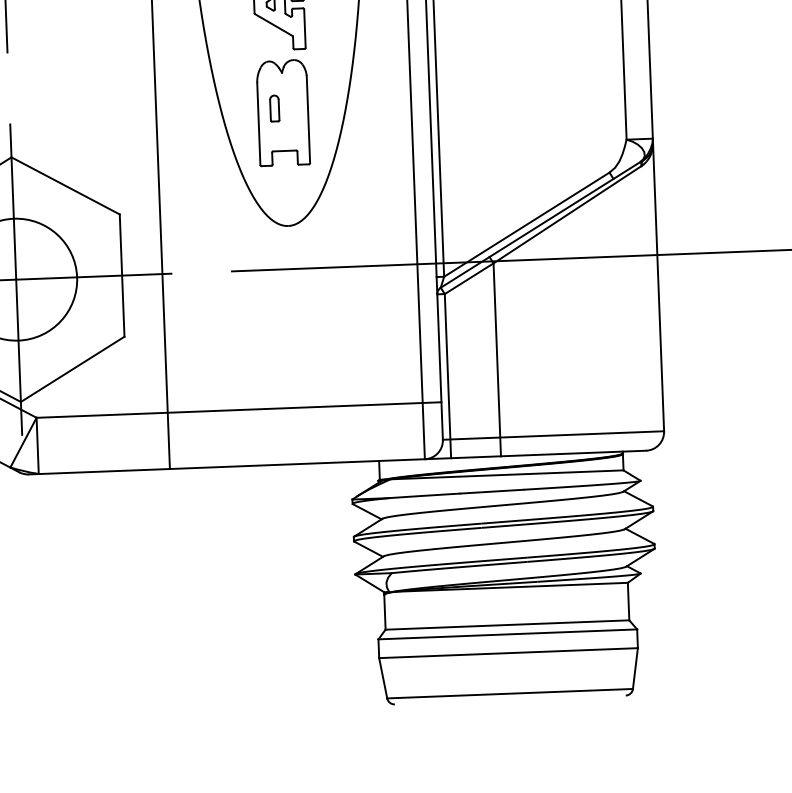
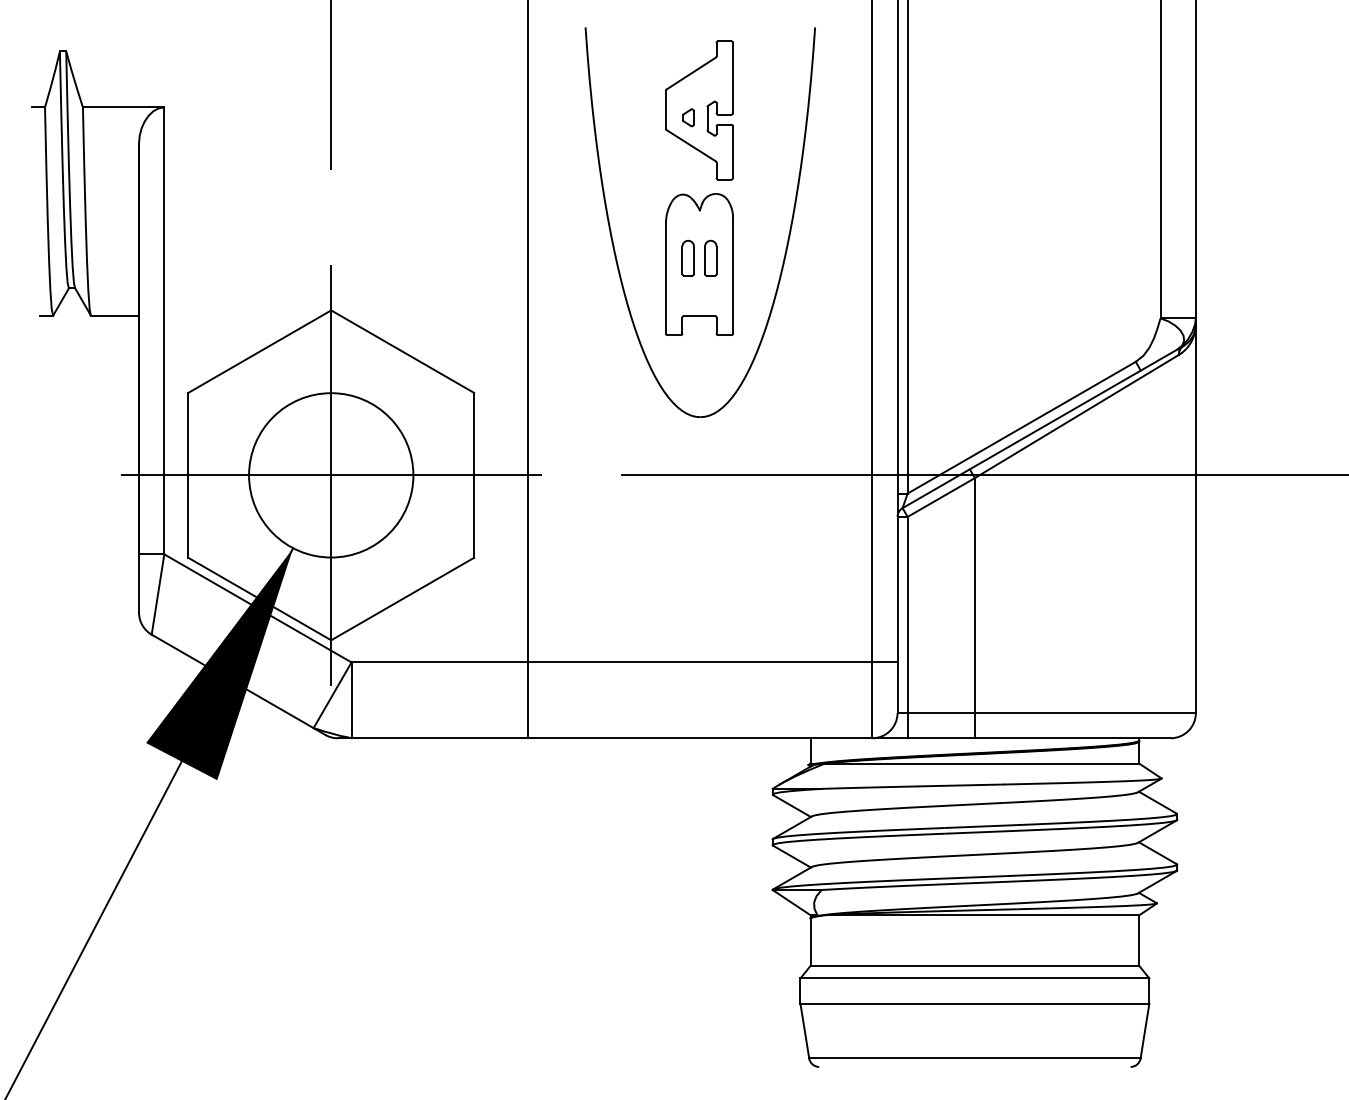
part: (291, 107) -> (710, 257), added

